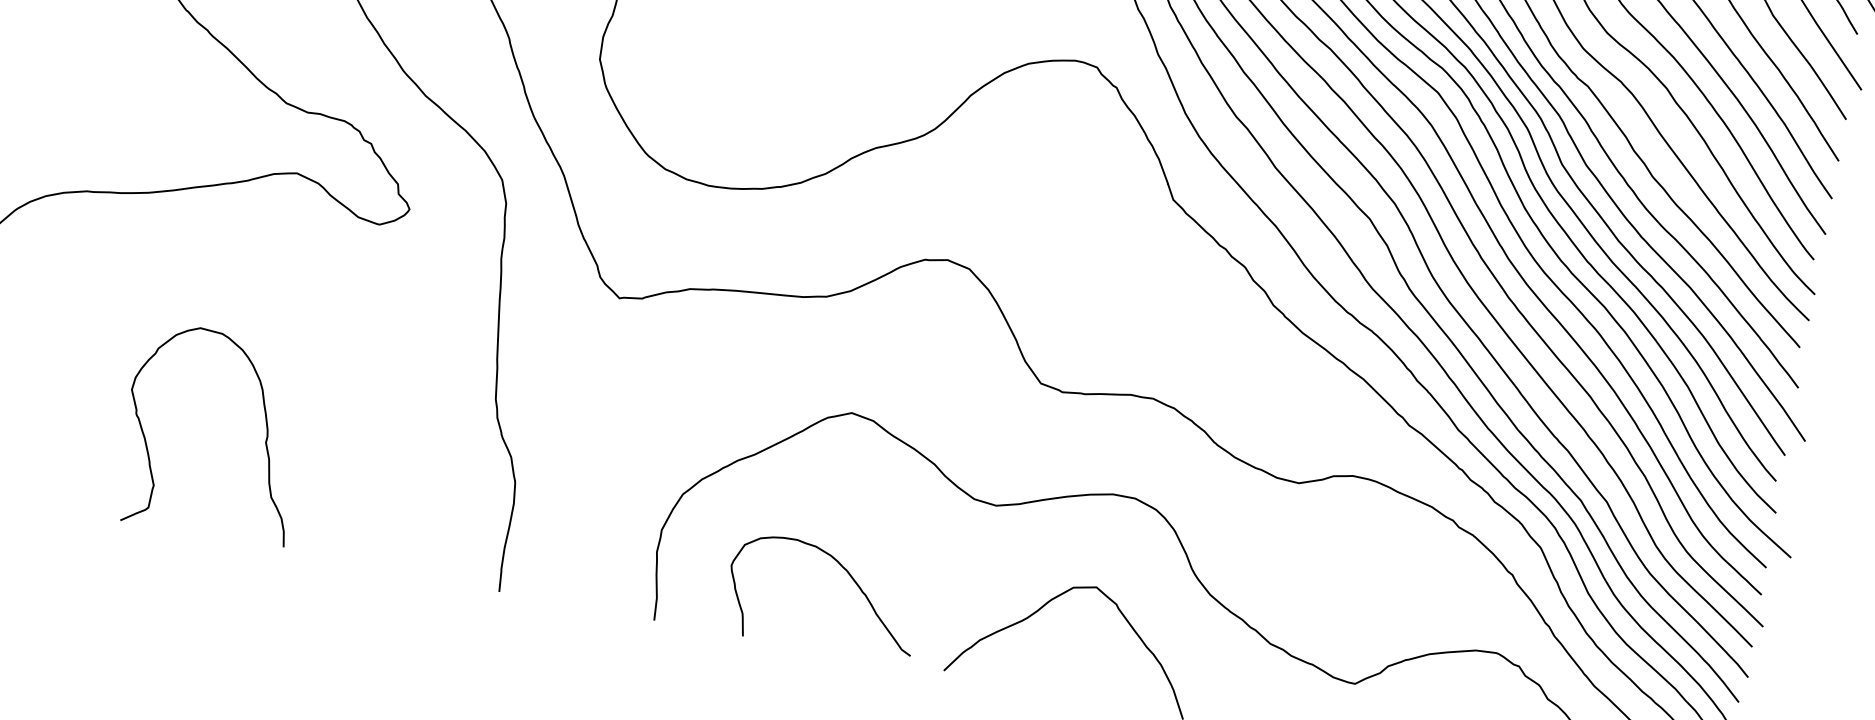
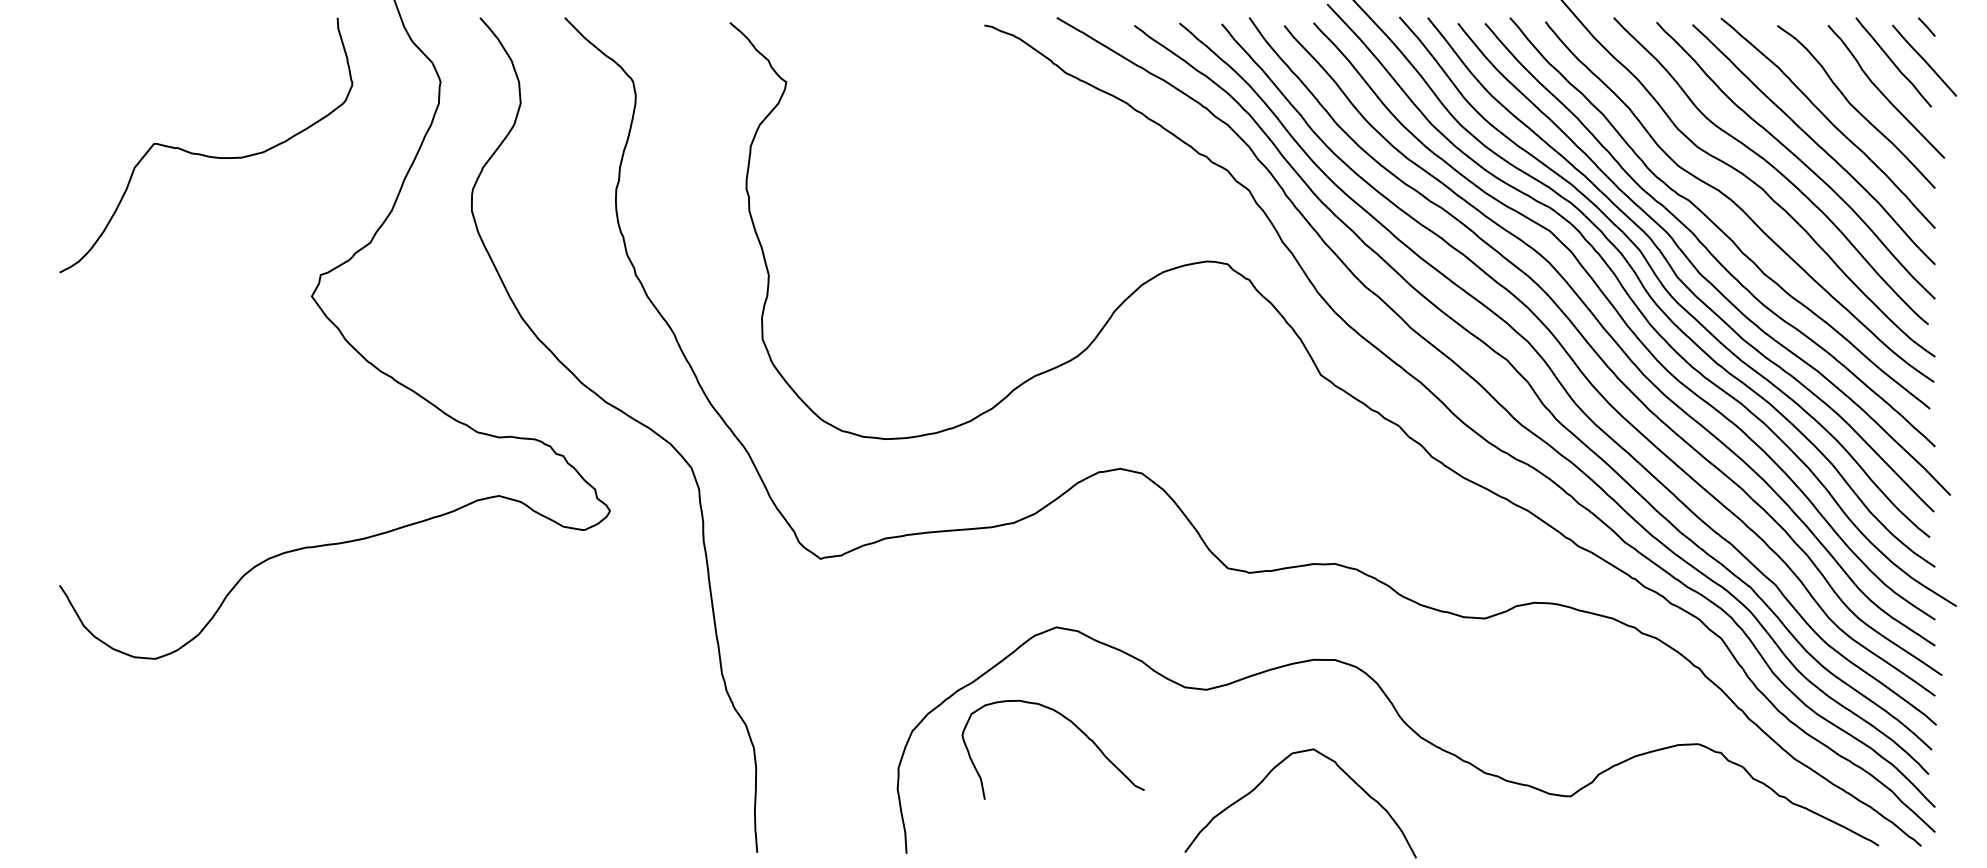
curve: (266, 433) -> (513, 743), removed
curve: (847, 573) -> (1071, 723), moved

